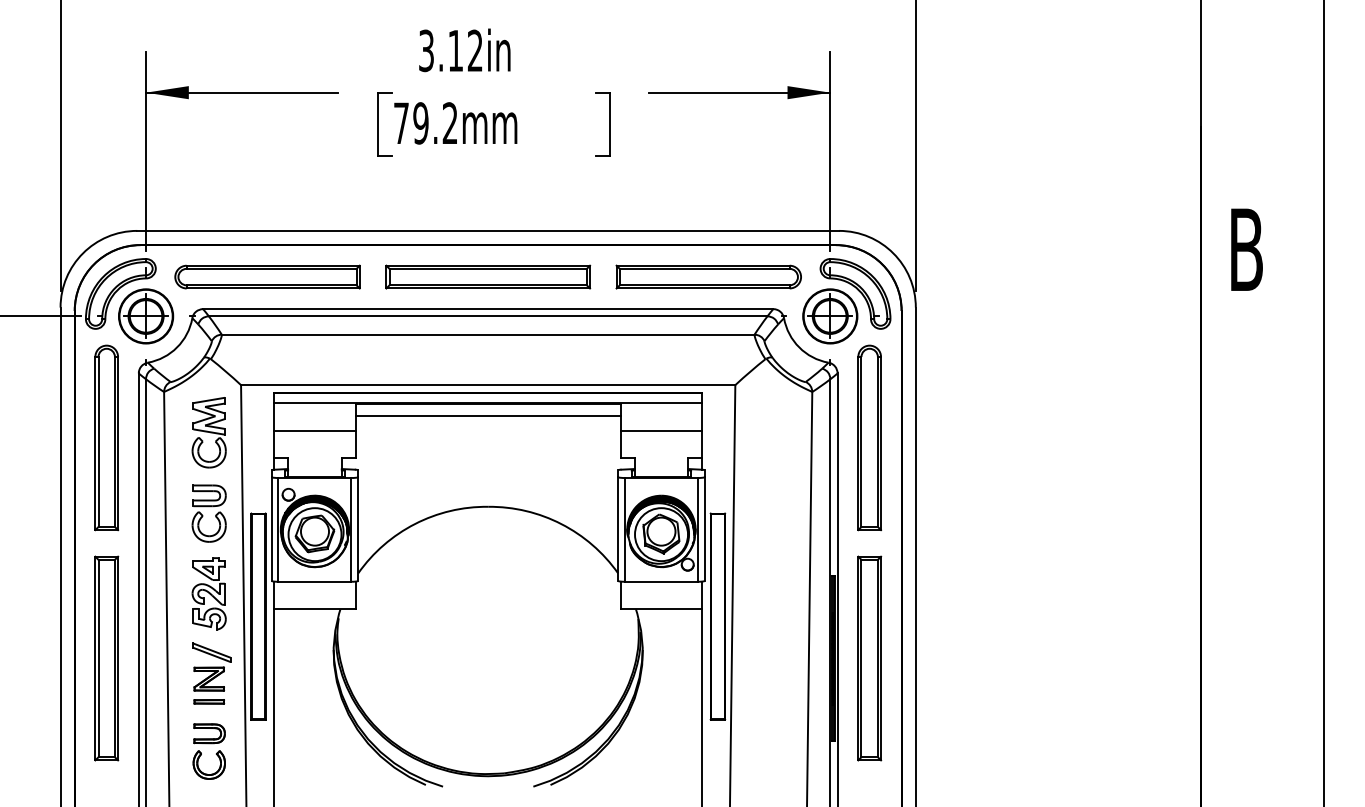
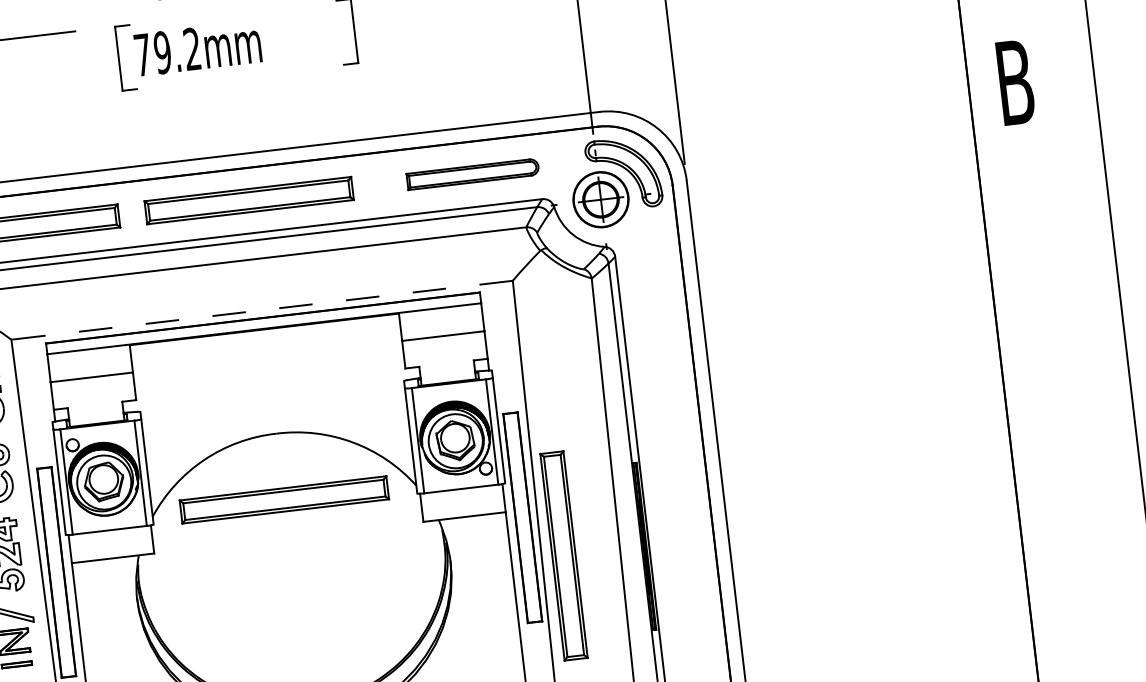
part: (708, 276) -> (472, 173), size x0.7
line: (487, 385) -> (261, 310), solid -> dashed
line: (487, 416) -> (265, 342), removed
part: (869, 437) -> (655, 317), removed
part: (488, 571) -> (284, 499), added
part: (869, 658) -> (563, 555), moved

